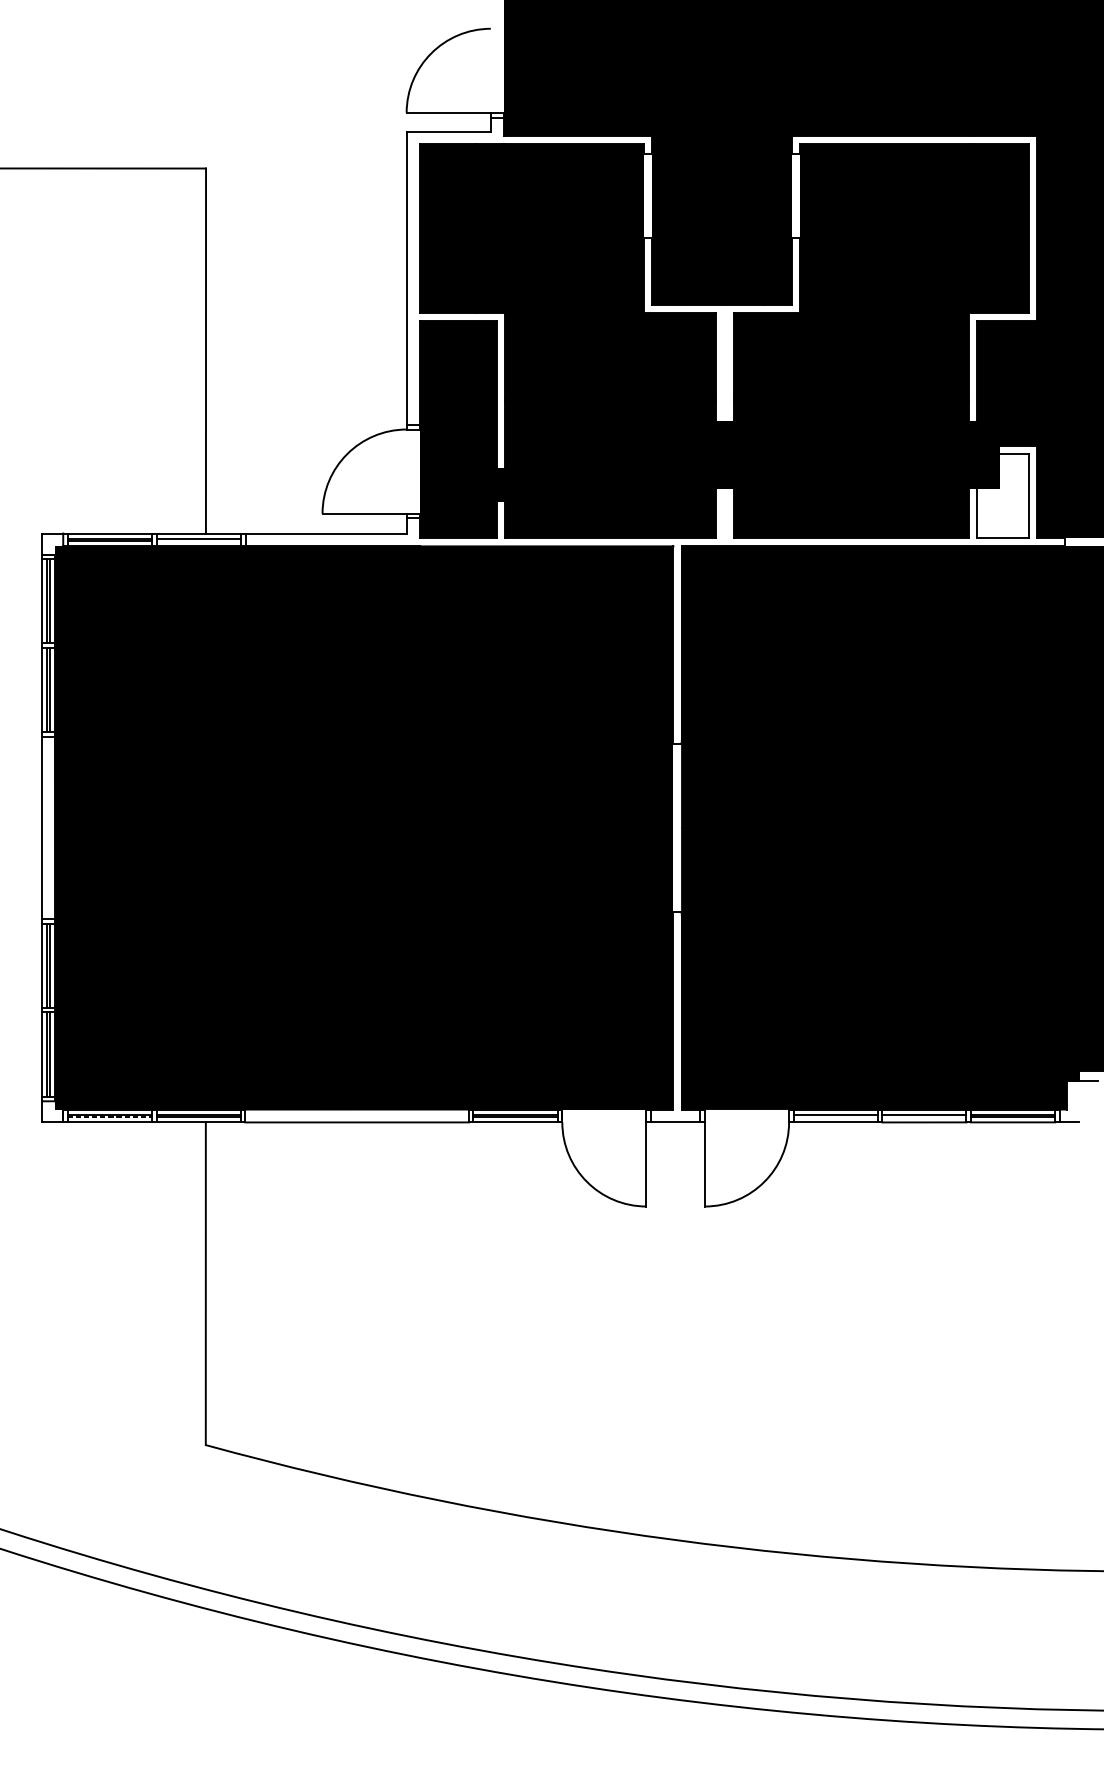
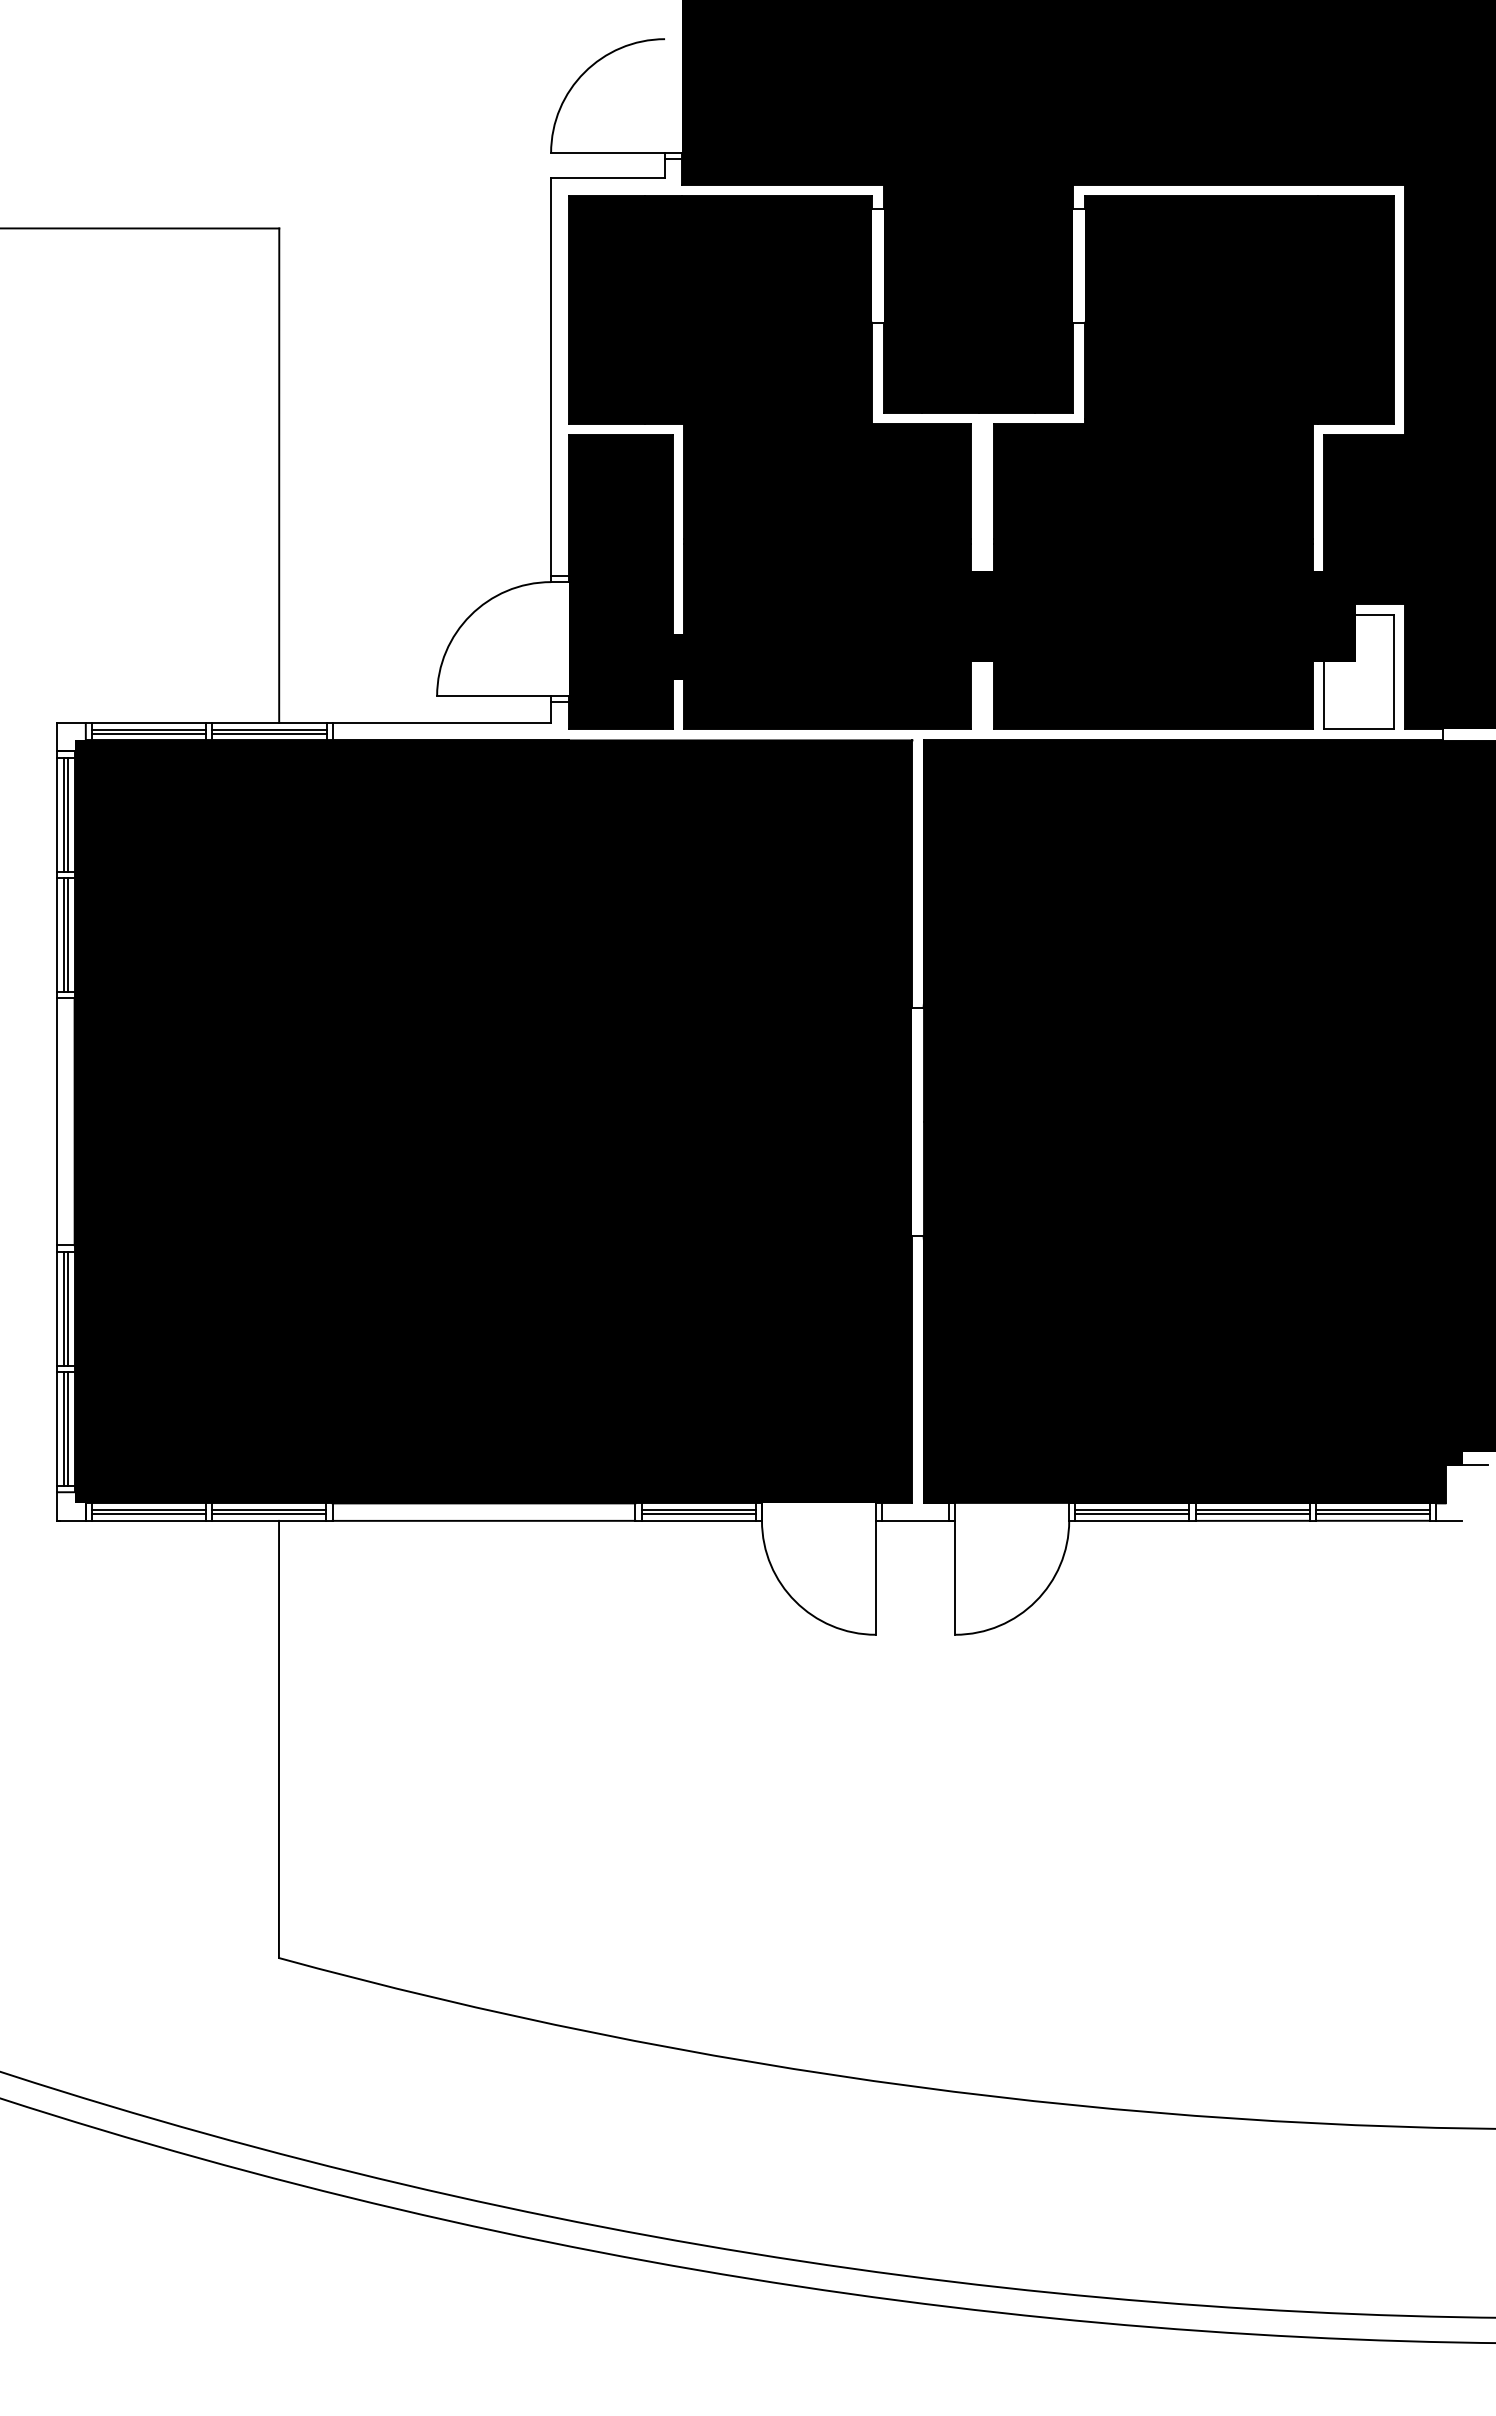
line: (198, 541) -> (269, 733), added
line: (110, 1117) -> (149, 1514), dashed -> solid
line: (835, 1117) -> (1132, 1514), added
line: (924, 1117) -> (1252, 1514), added

